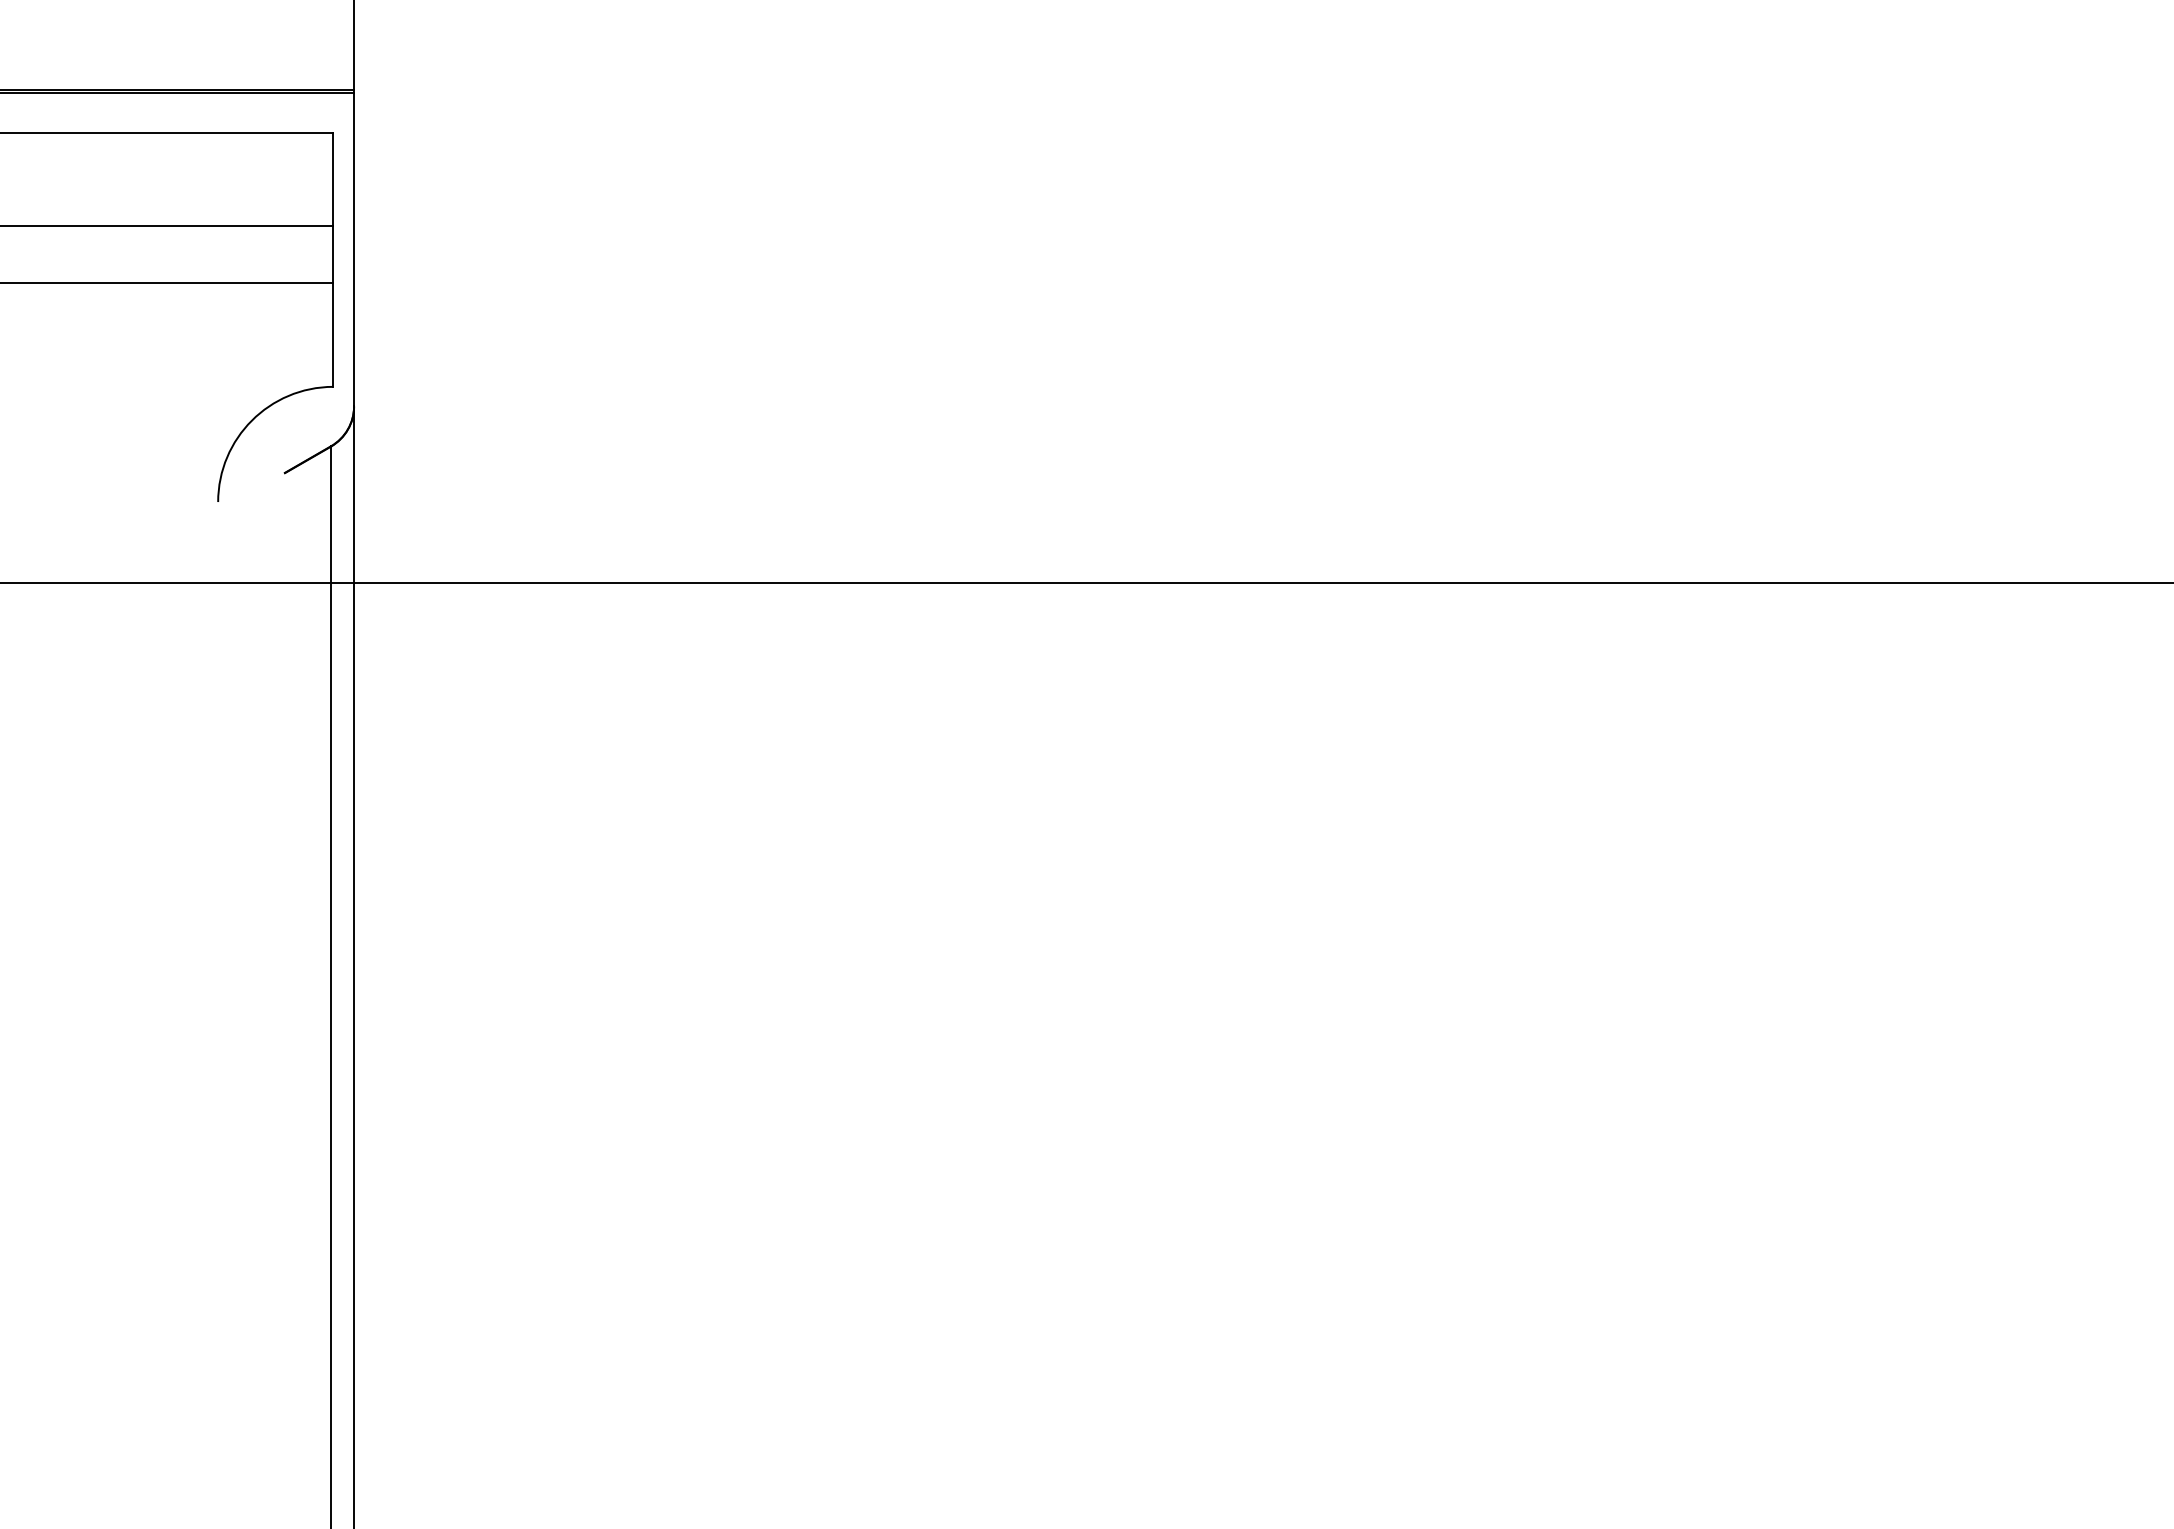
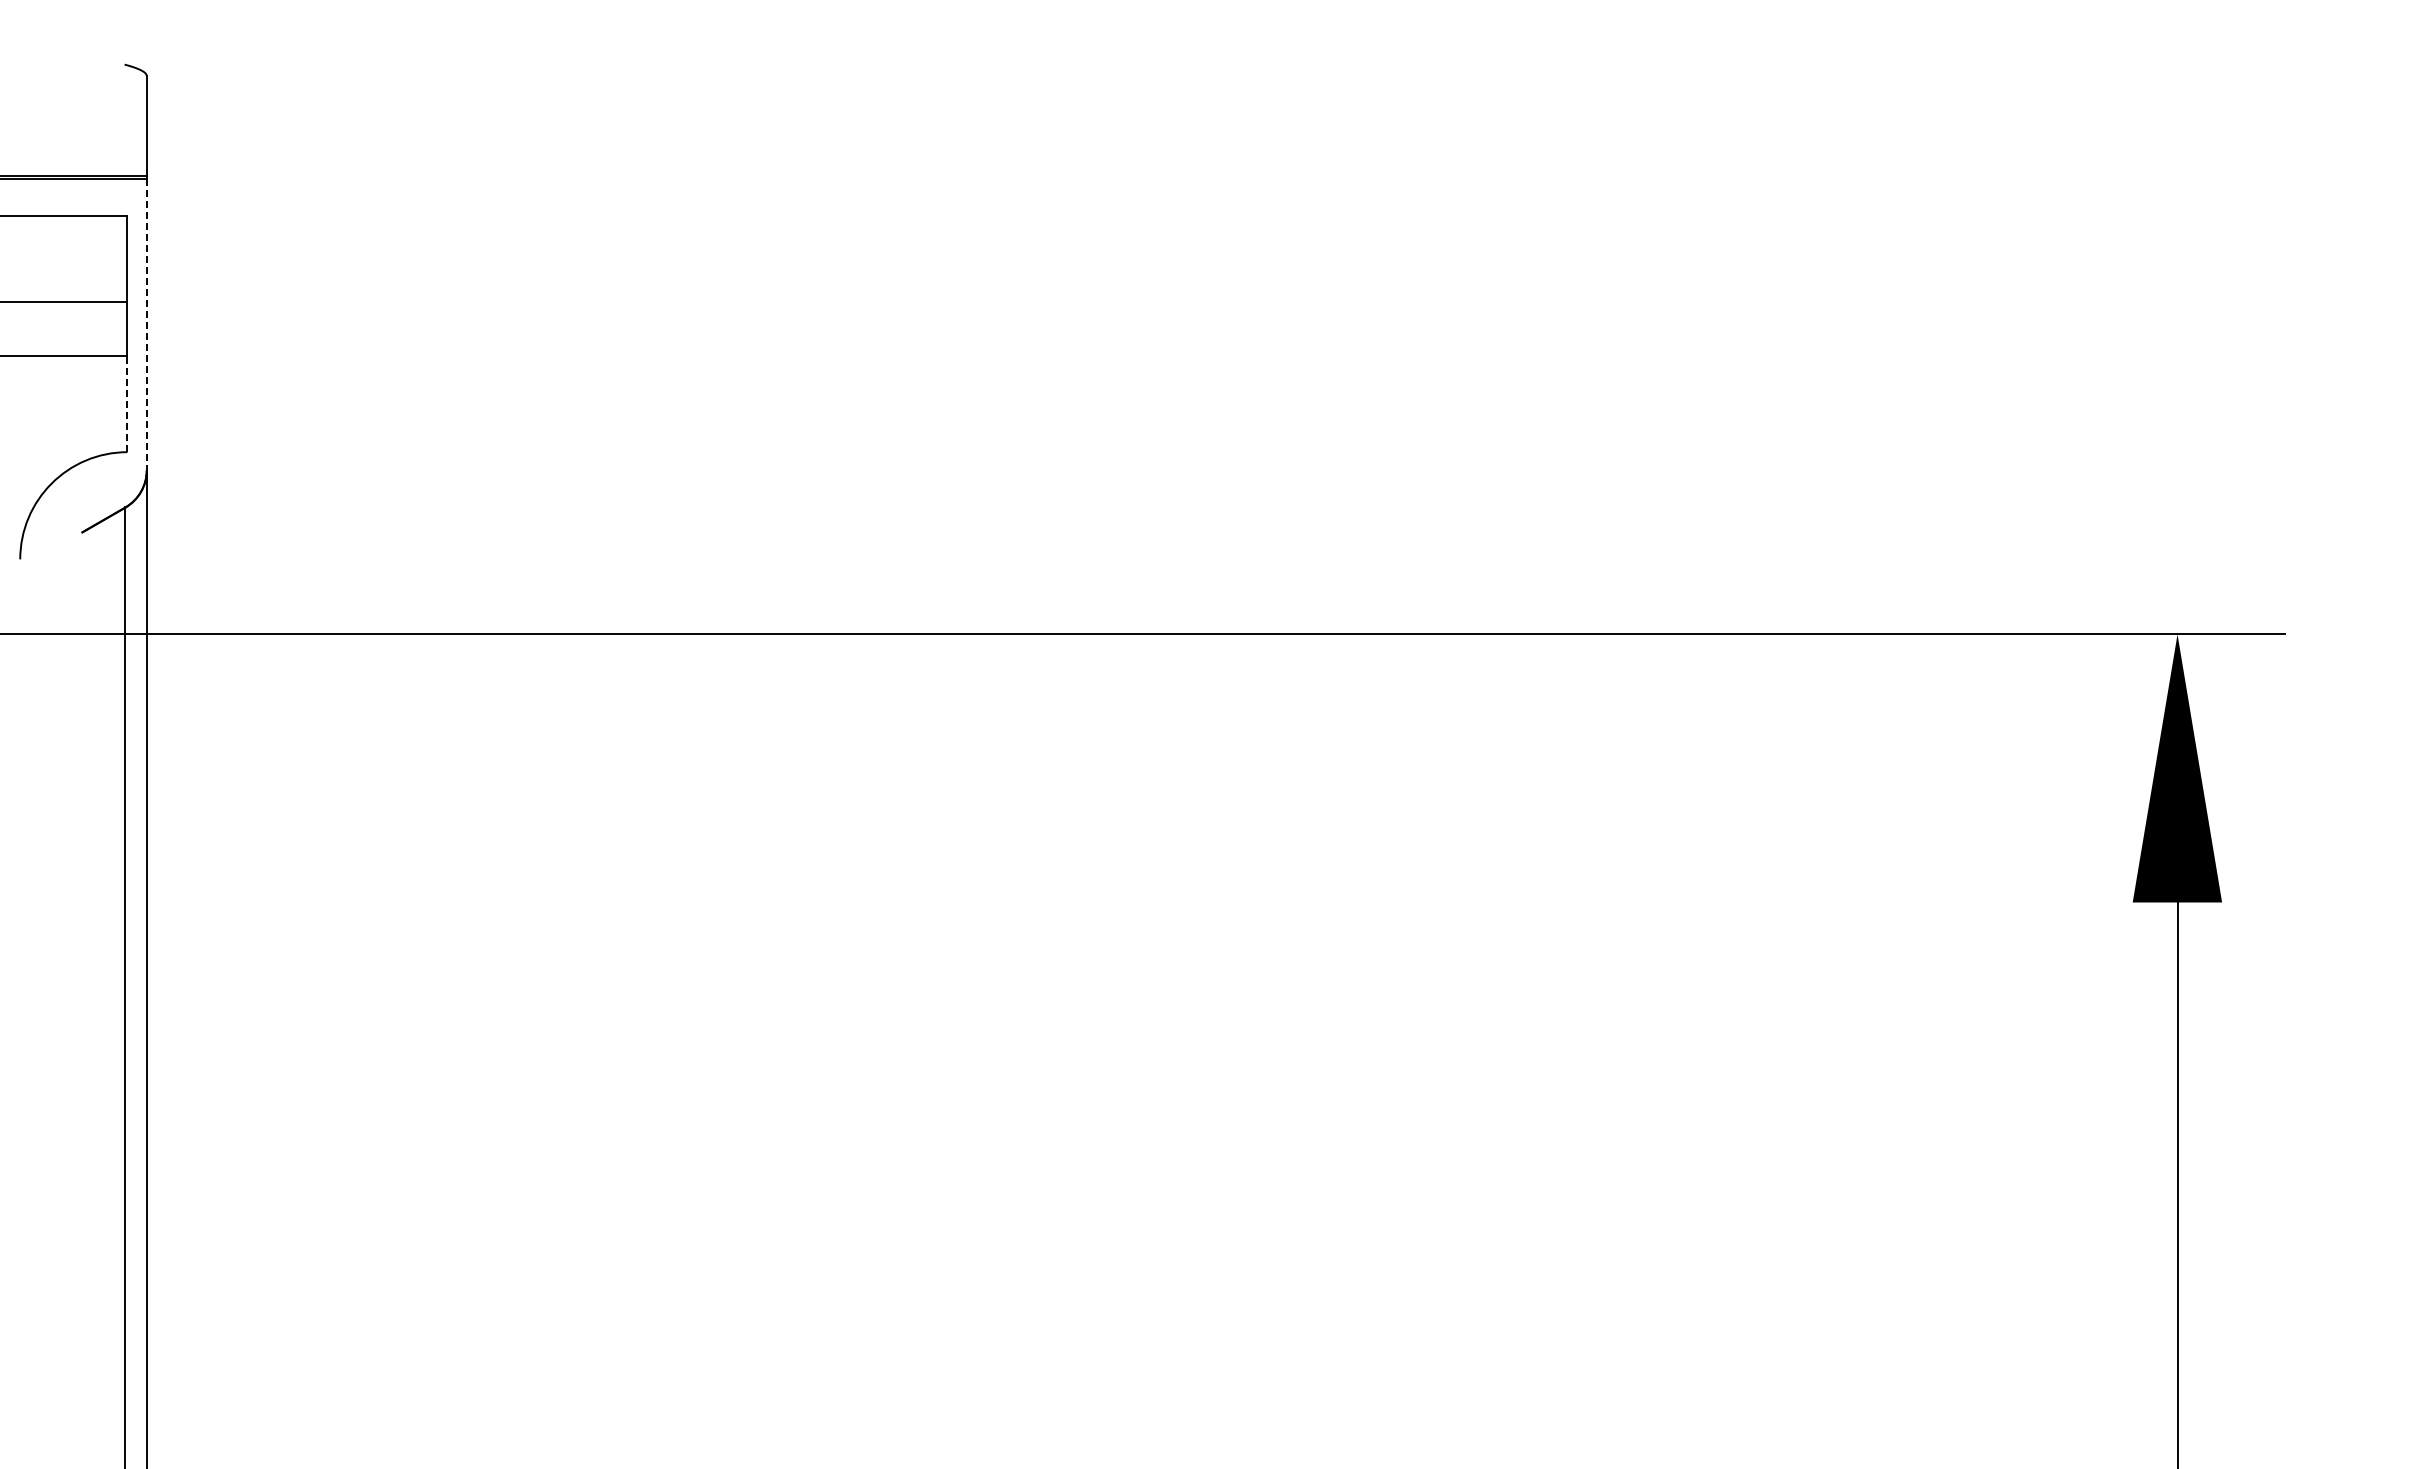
line: (353, 249) -> (146, 324), solid -> dashed
line: (333, 334) -> (127, 403), solid -> dashed

